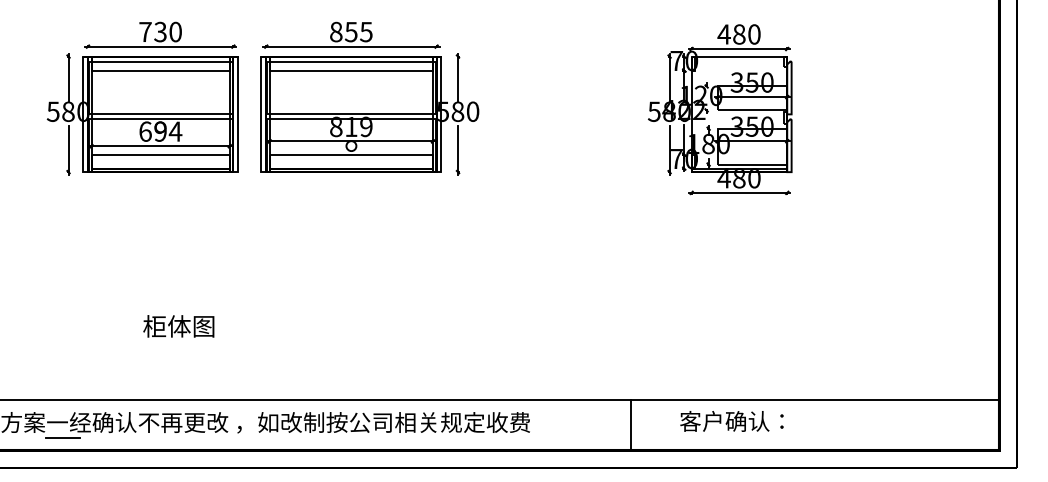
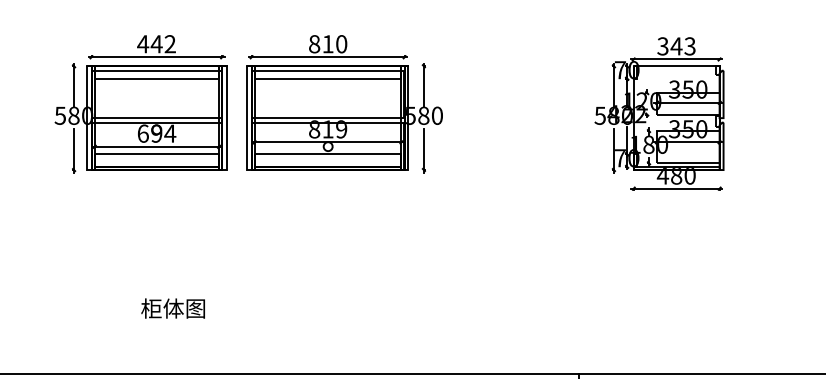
text: (159, 31) -> (155, 43), 730 -> 442
text: (358, 31) -> (334, 43), 855 -> 810
text: (738, 34) -> (675, 46), 480 -> 343

